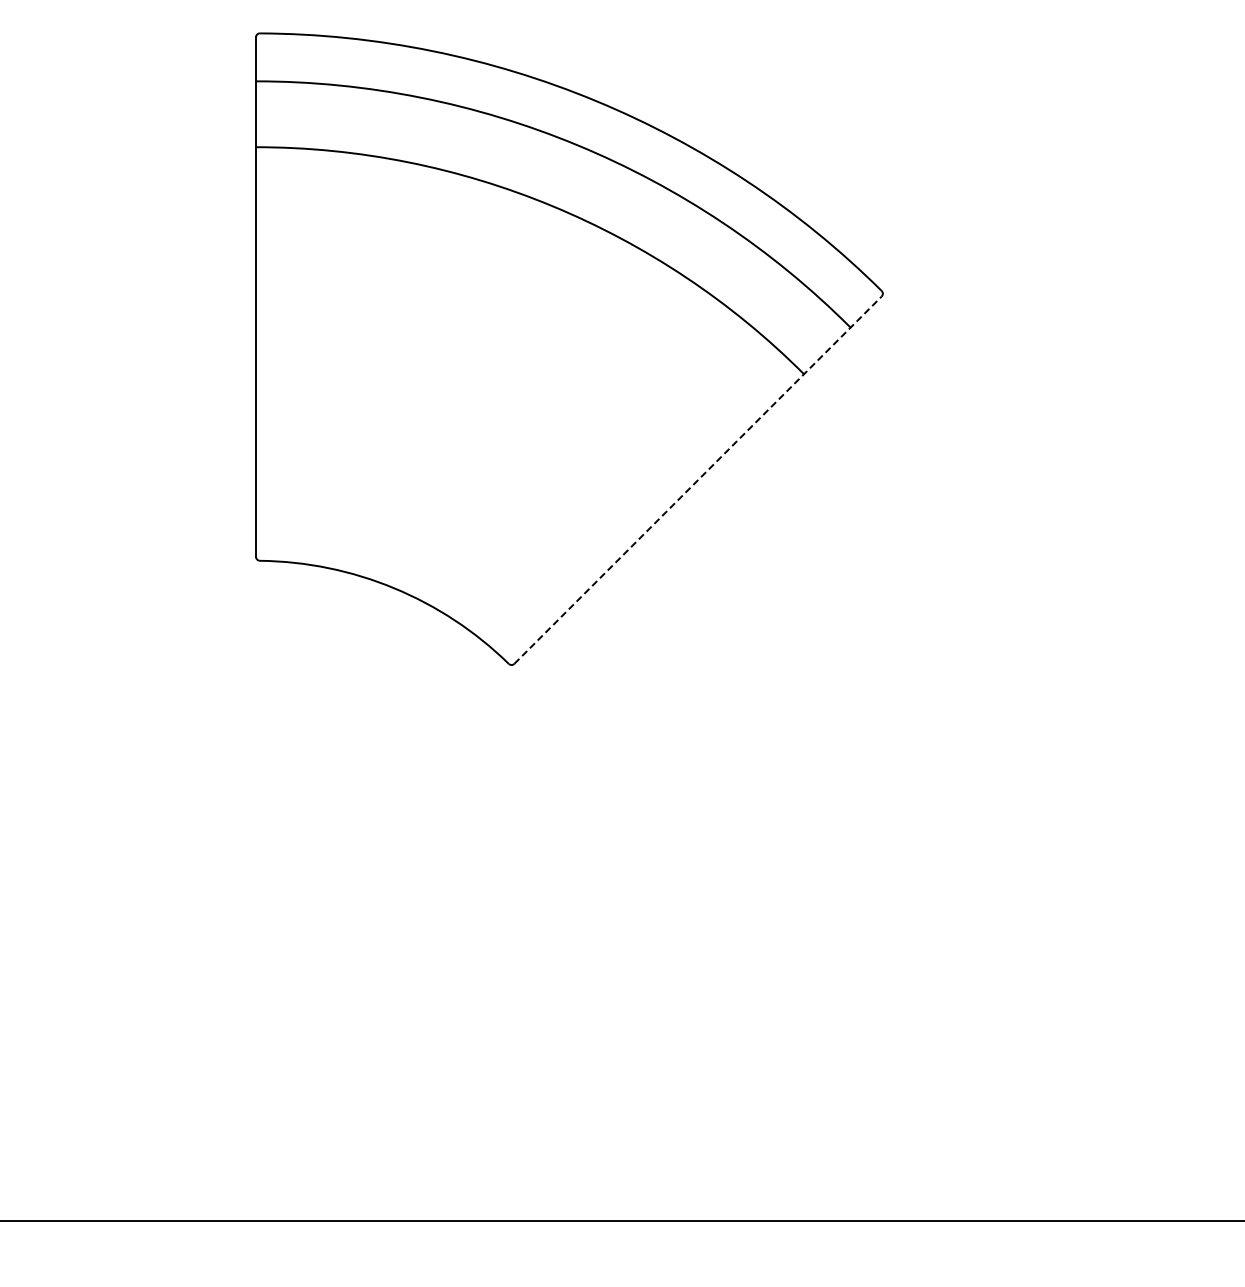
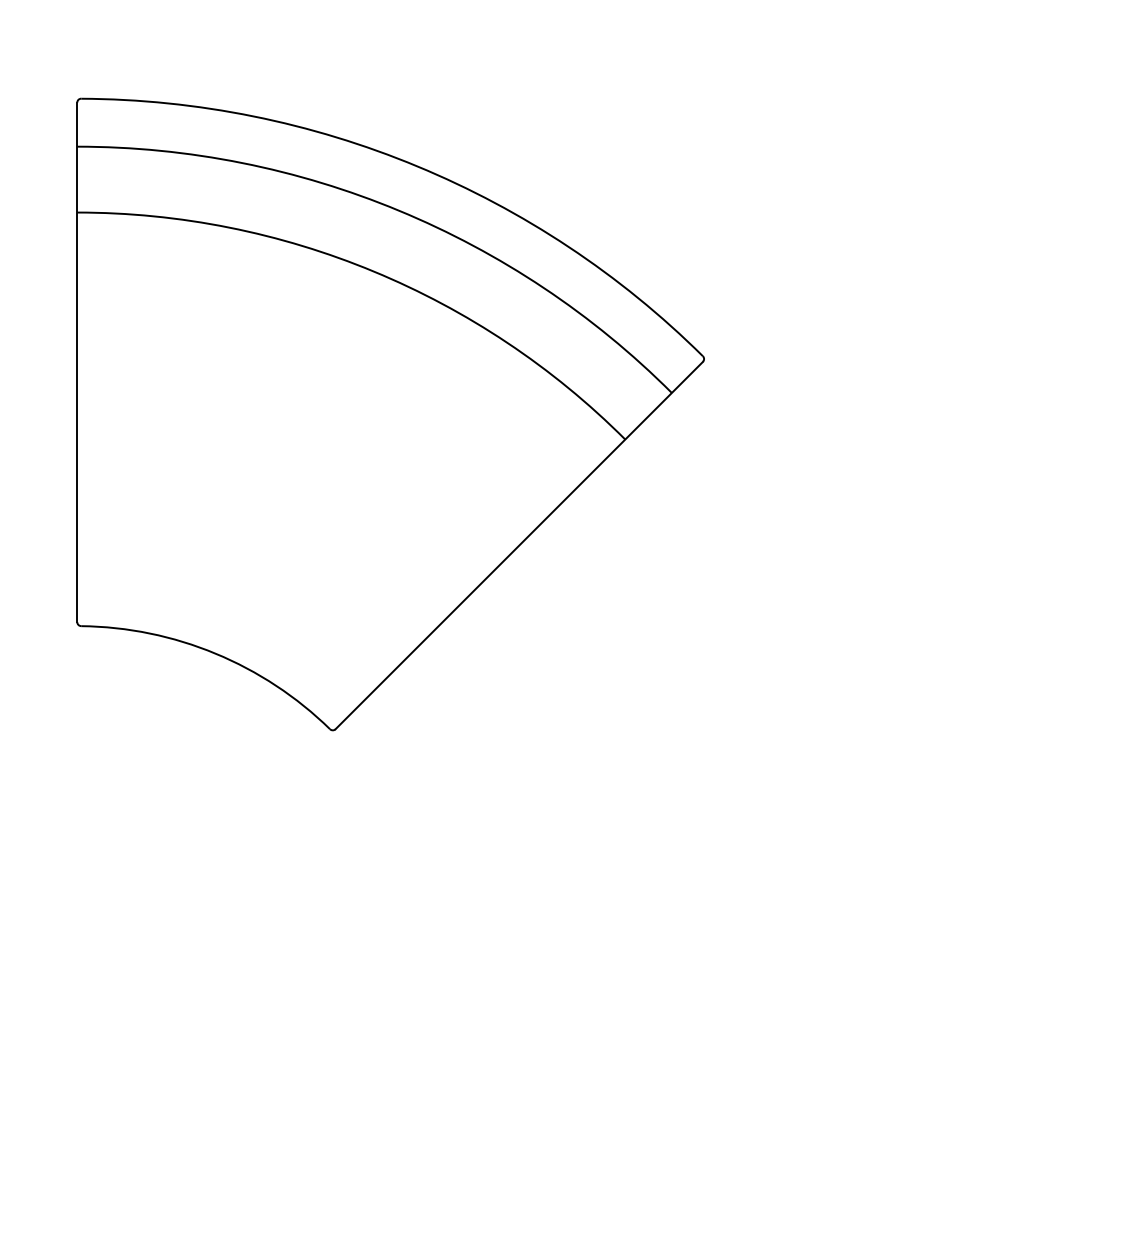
line: (698, 480) -> (519, 545), dashed -> solid

